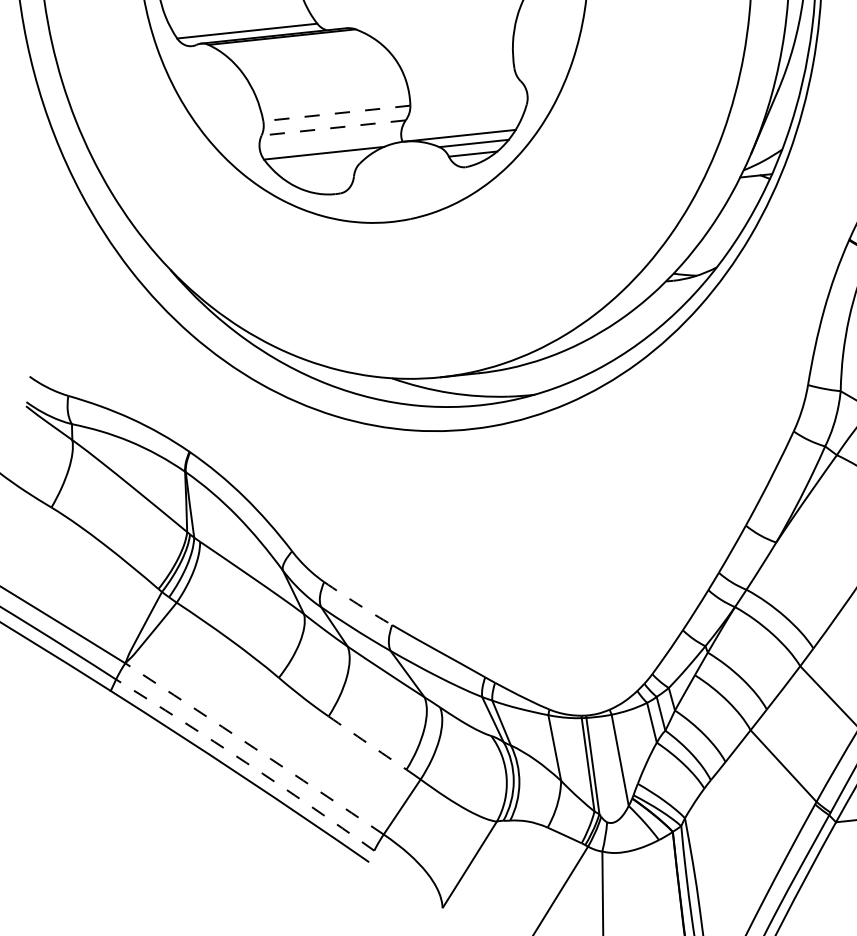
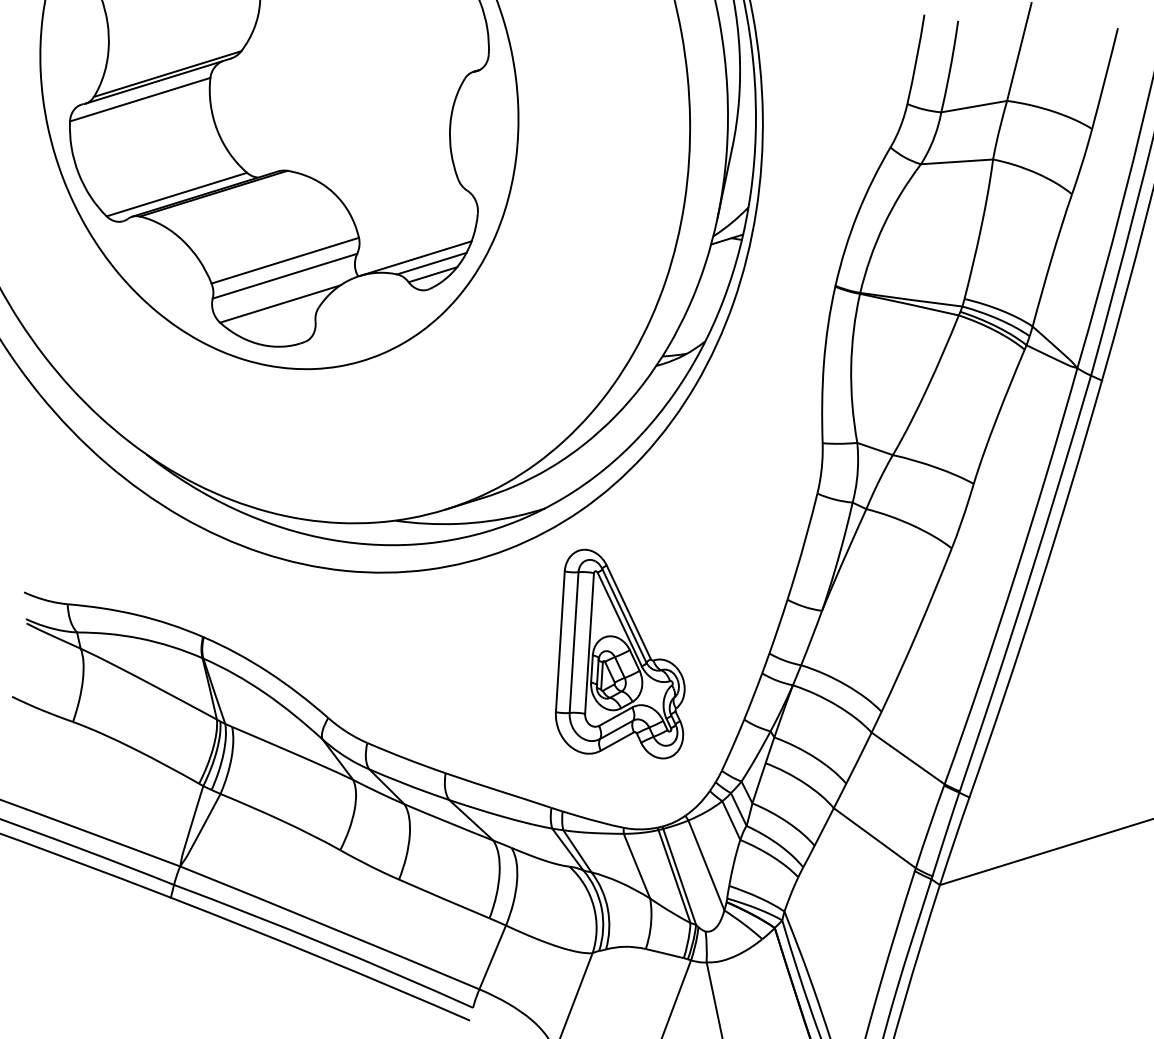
line: (336, 113) -> (284, 260), dashed -> solid
line: (334, 128) -> (285, 276), dashed -> solid
part: (578, 545) -> (620, 653), added
arc: (358, 603) -> (406, 758), dashed -> solid
arc: (367, 743) -> (444, 899), dashed -> solid
arc: (255, 748) -> (330, 927), dashed -> solid
arc: (246, 762) -> (324, 943), dashed -> solid

